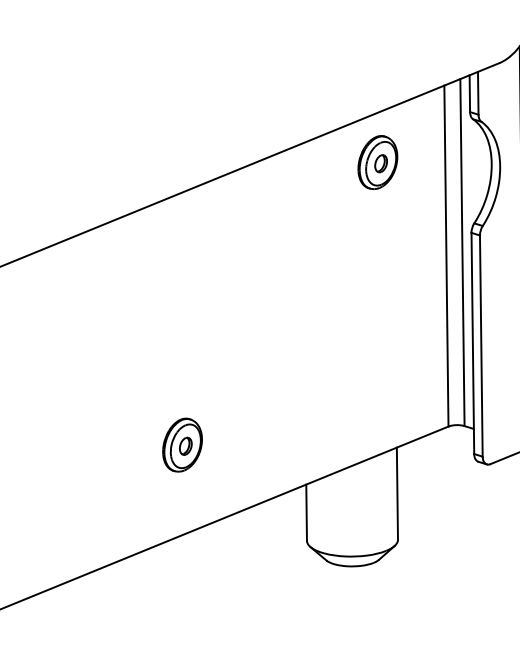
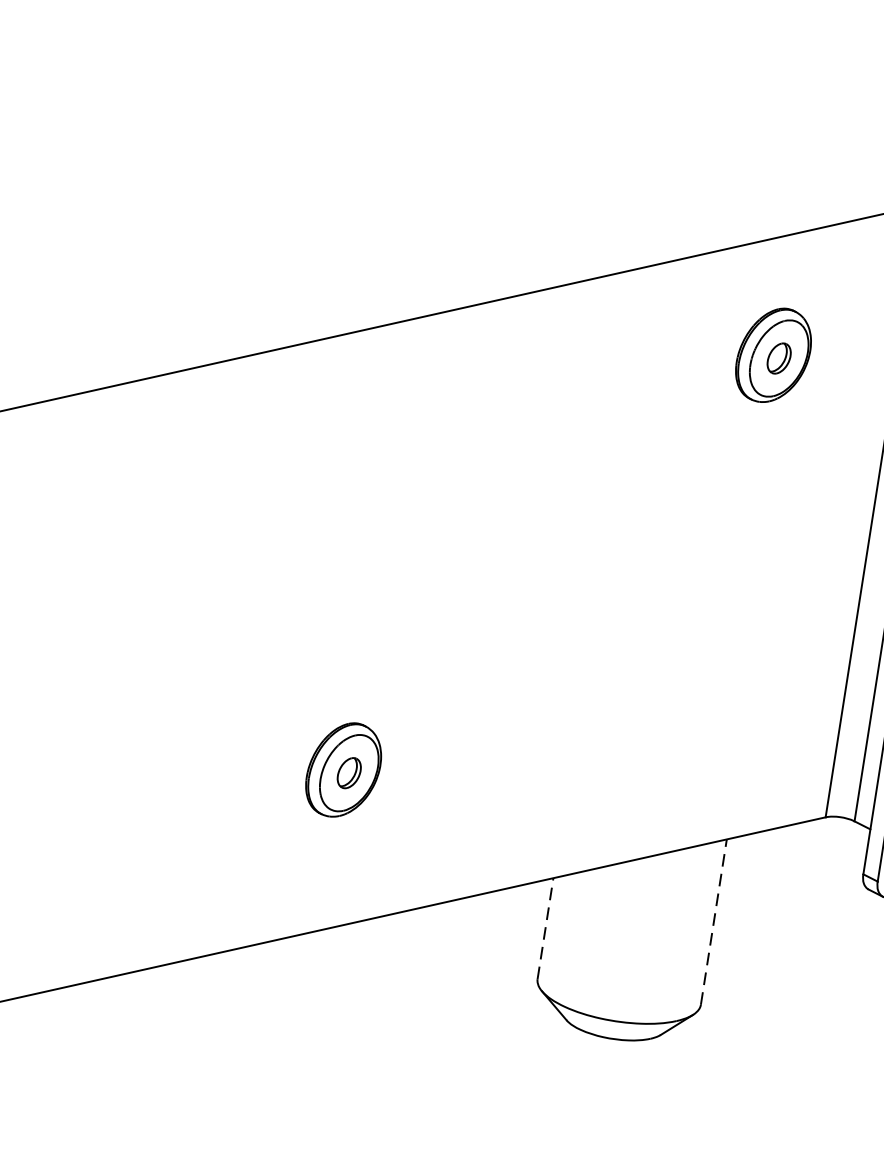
part: (377, 162) -> (773, 355), moved
line: (397, 493) -> (714, 921), solid -> dashed
line: (306, 512) -> (545, 928), solid -> dashed

